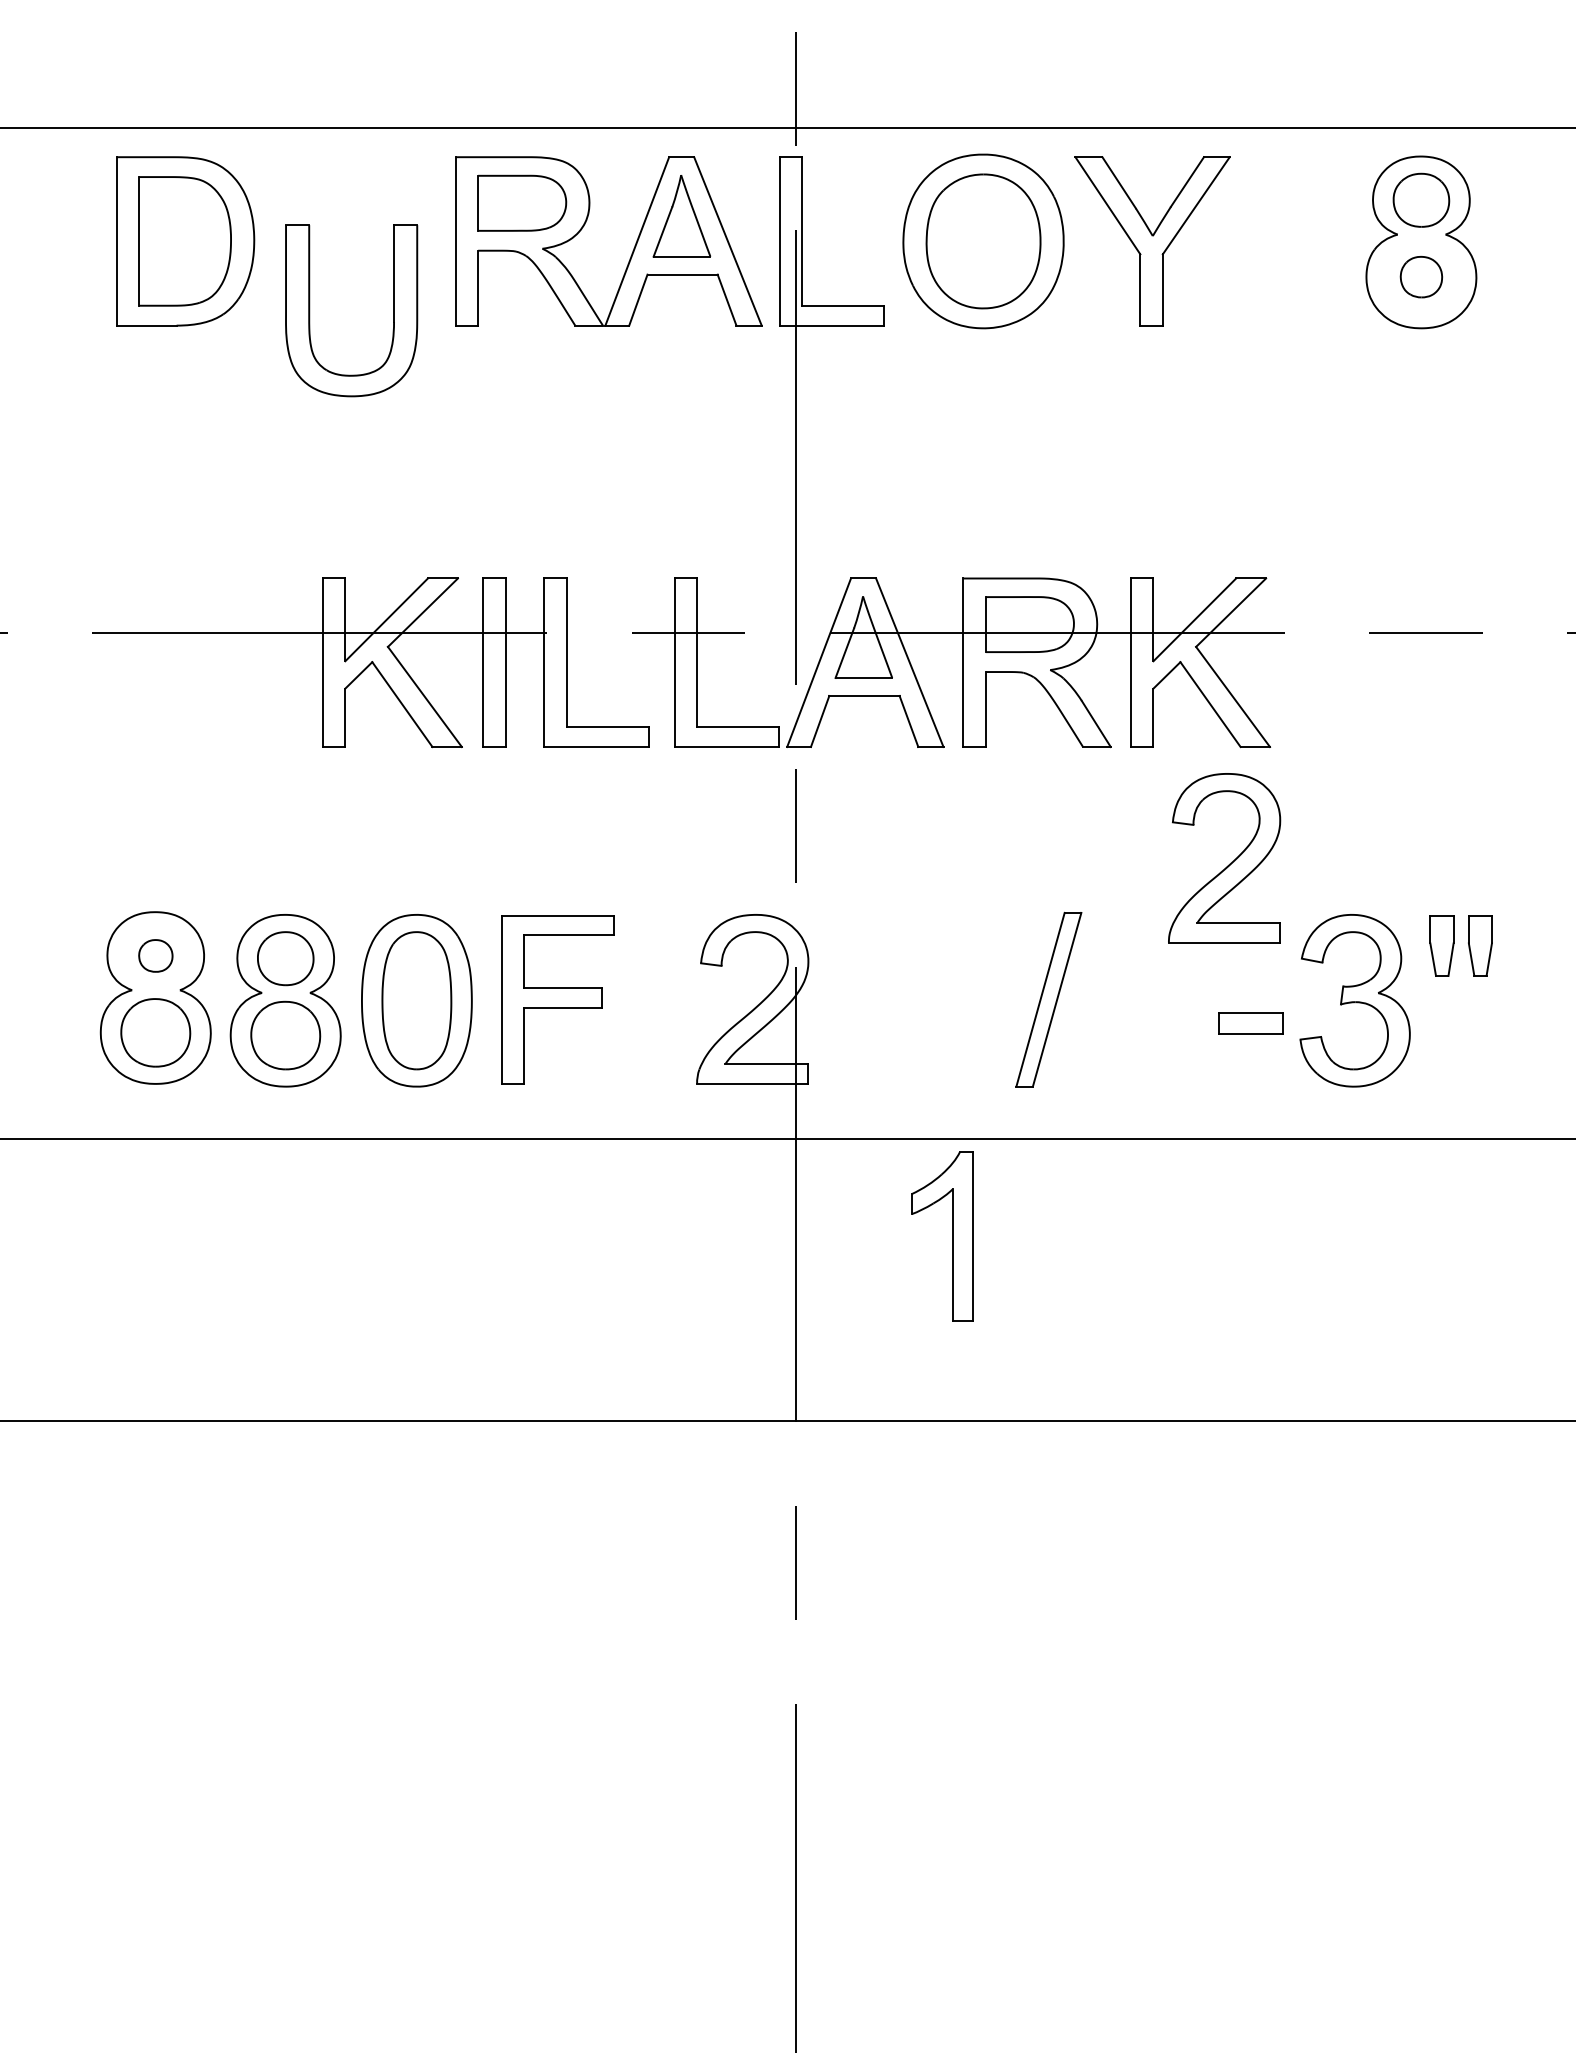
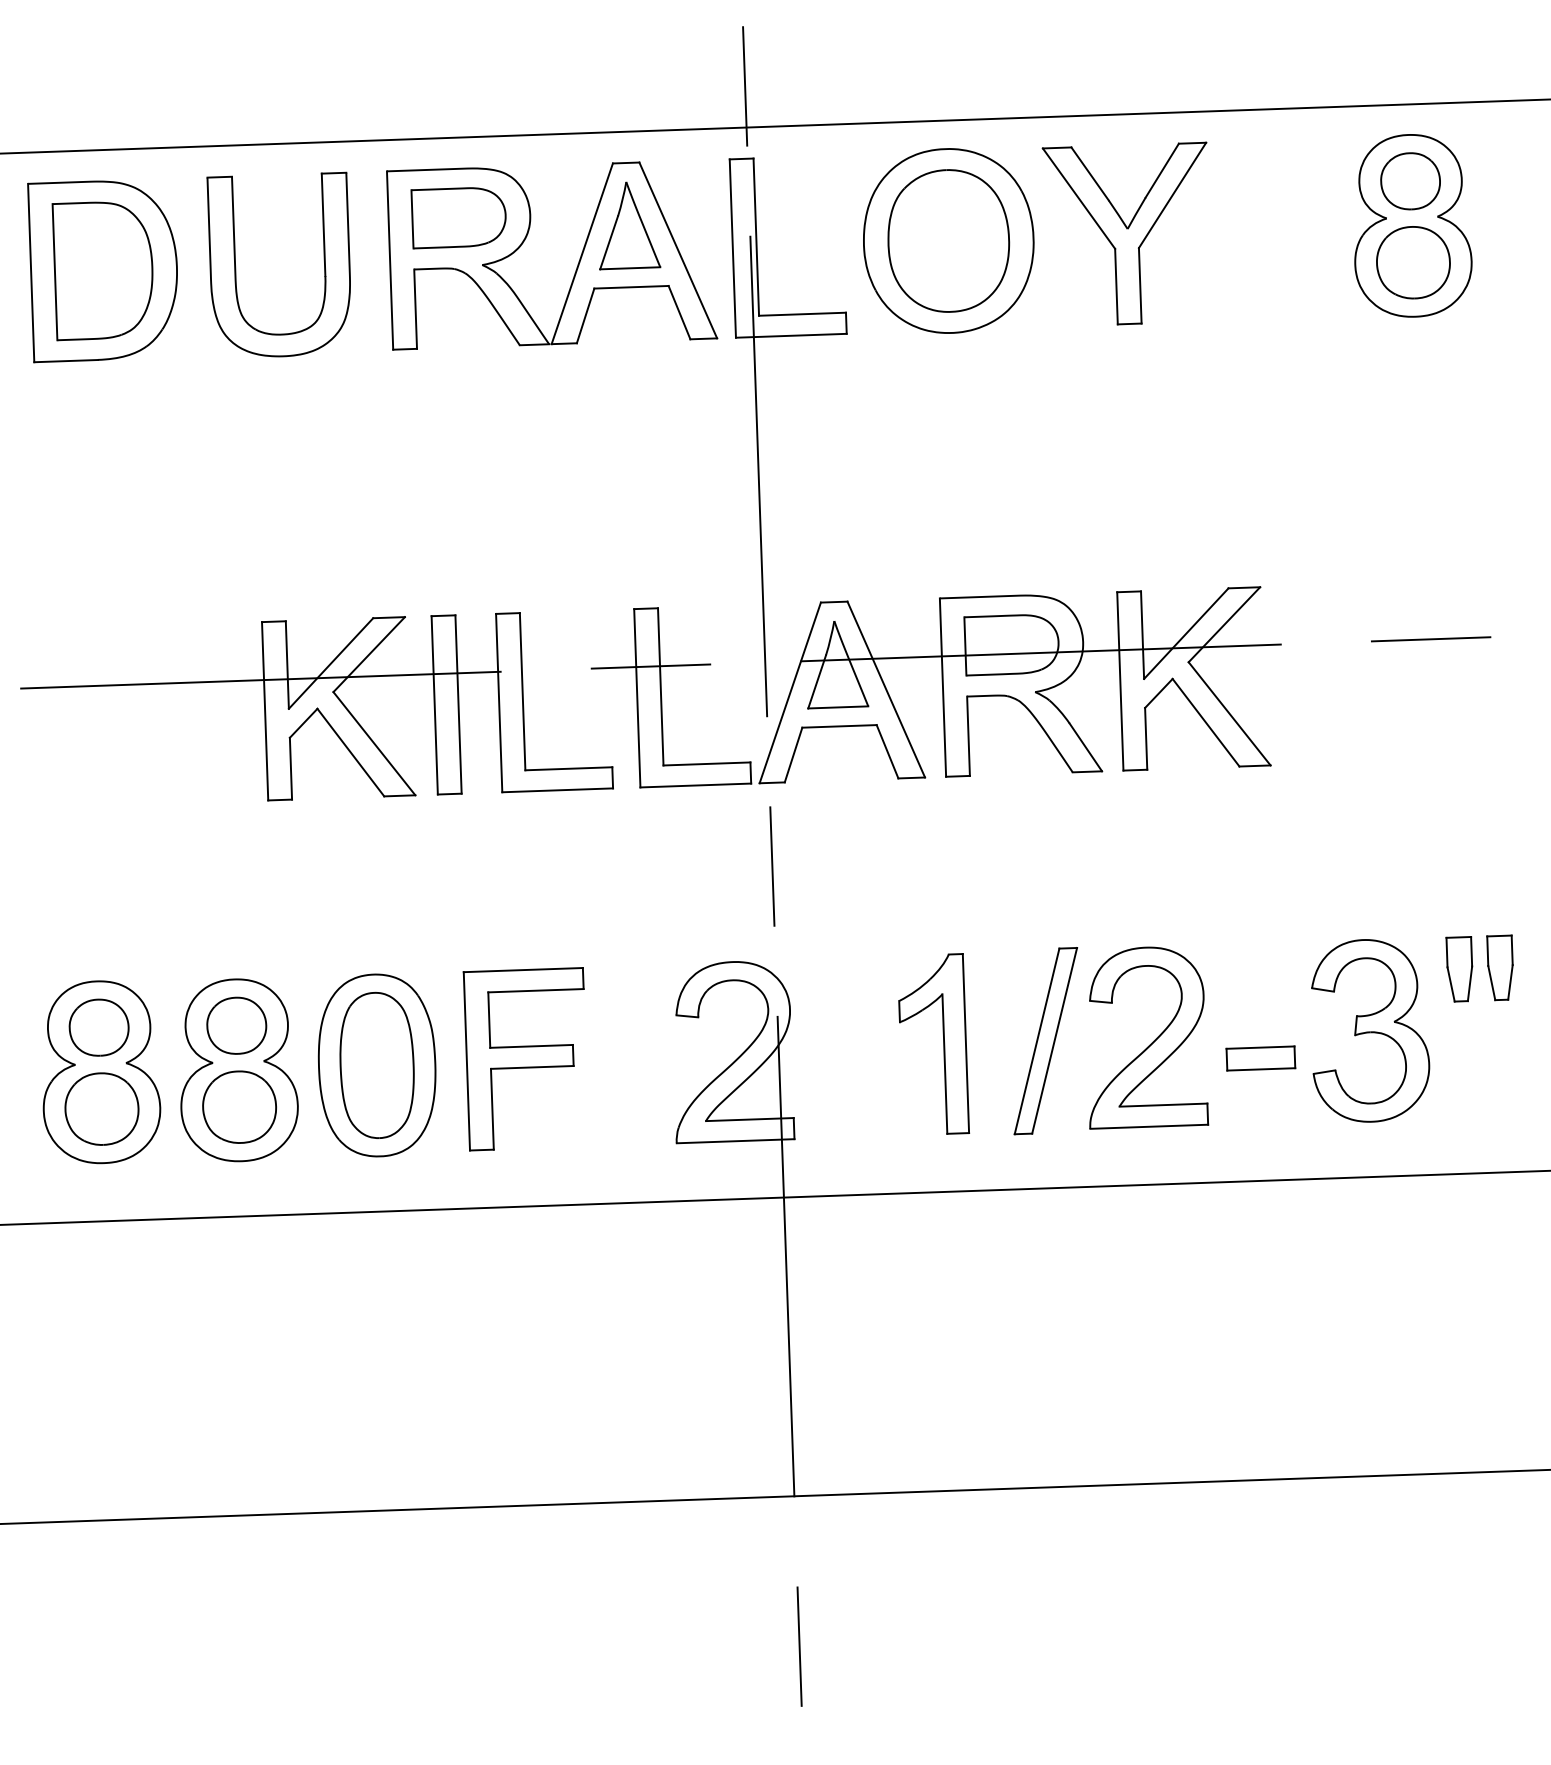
part: (1421, 276) -> (1413, 261), size x1.67
part: (310, 310) -> (236, 266), moved
part: (1229, 863) -> (1151, 1042), moved
part: (155, 955) -> (98, 1027), size x1.67
part: (952, 1236) -> (943, 1044), moved

